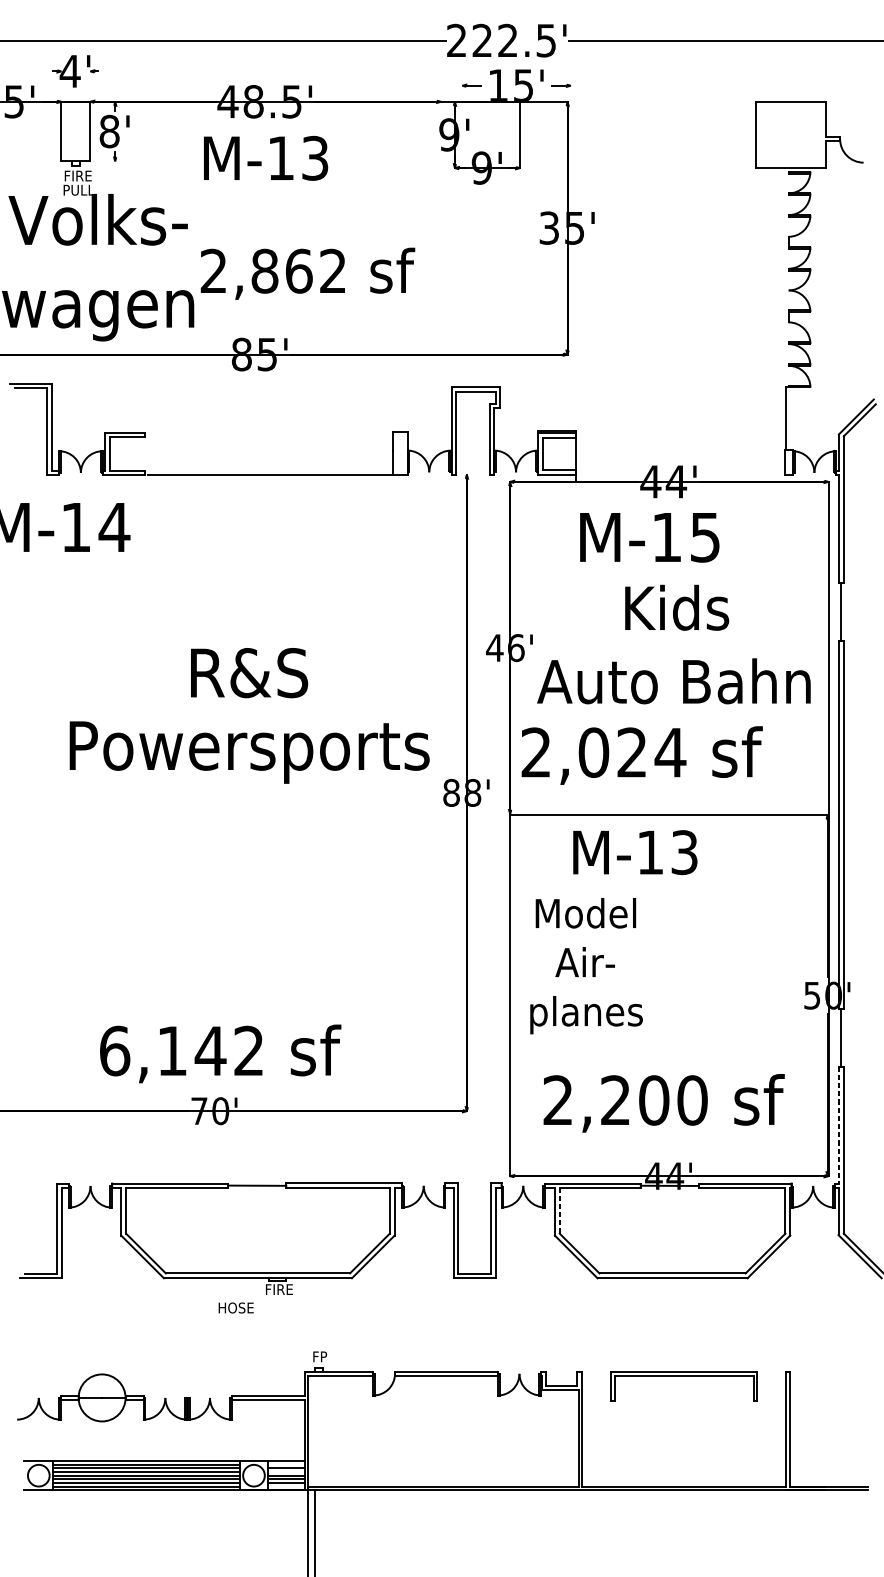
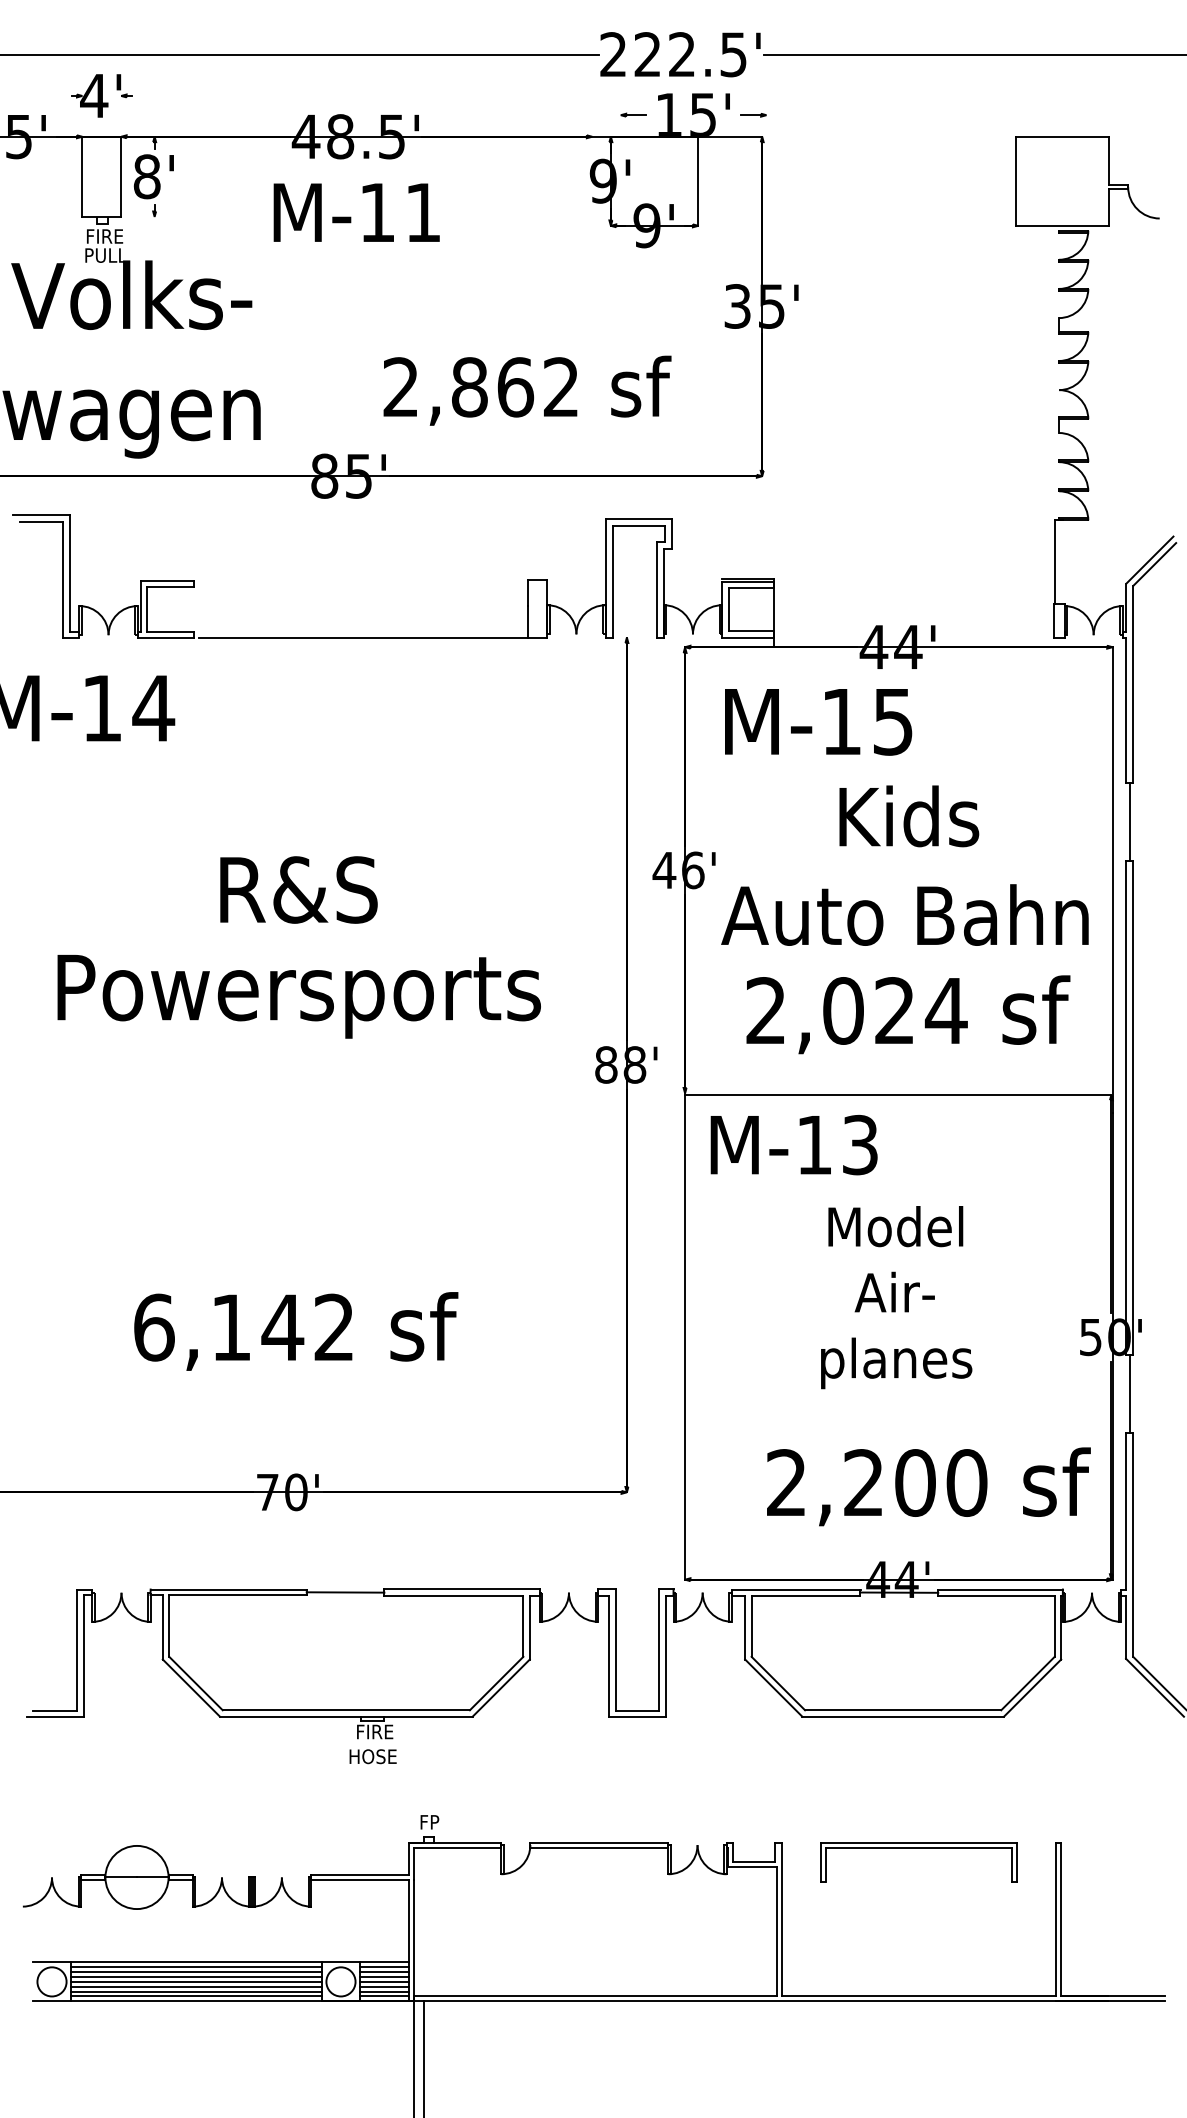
text: (315, 158) -> (423, 212), M-13 -> M-11
text: (307, 273) -> (527, 390), moved
text: (649, 537) -> (818, 722), moved
text: (249, 715) -> (298, 947), moved
text: (642, 755) -> (908, 1014), moved
text: (634, 852) -> (793, 1145), moved
text: (586, 966) -> (896, 1297), moved
text: (220, 1053) -> (296, 1331), moved
text: (663, 1103) -> (928, 1486), moved
line: (838, 1125) -> (1126, 1511), dashed -> solid
line: (559, 1211) -> (751, 1626), dashed -> solid
text: (235, 1307) -> (372, 1756), moved
line: (286, 1464) -> (384, 1967), added
line: (286, 1472) -> (384, 1977), added
line: (286, 1486) -> (384, 1996), added

